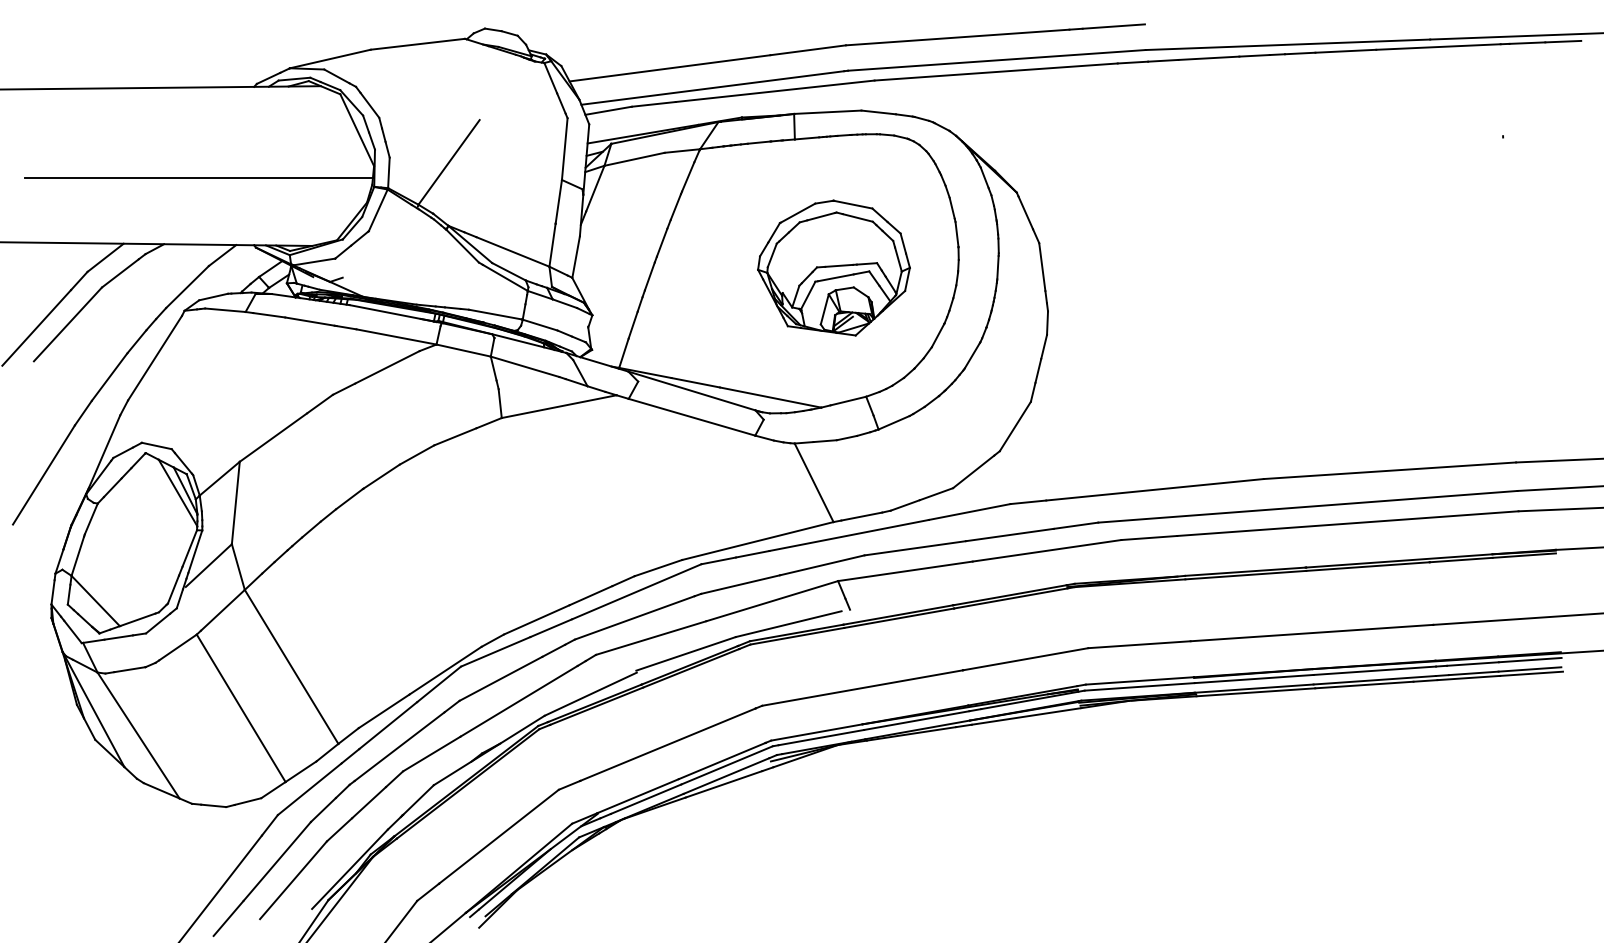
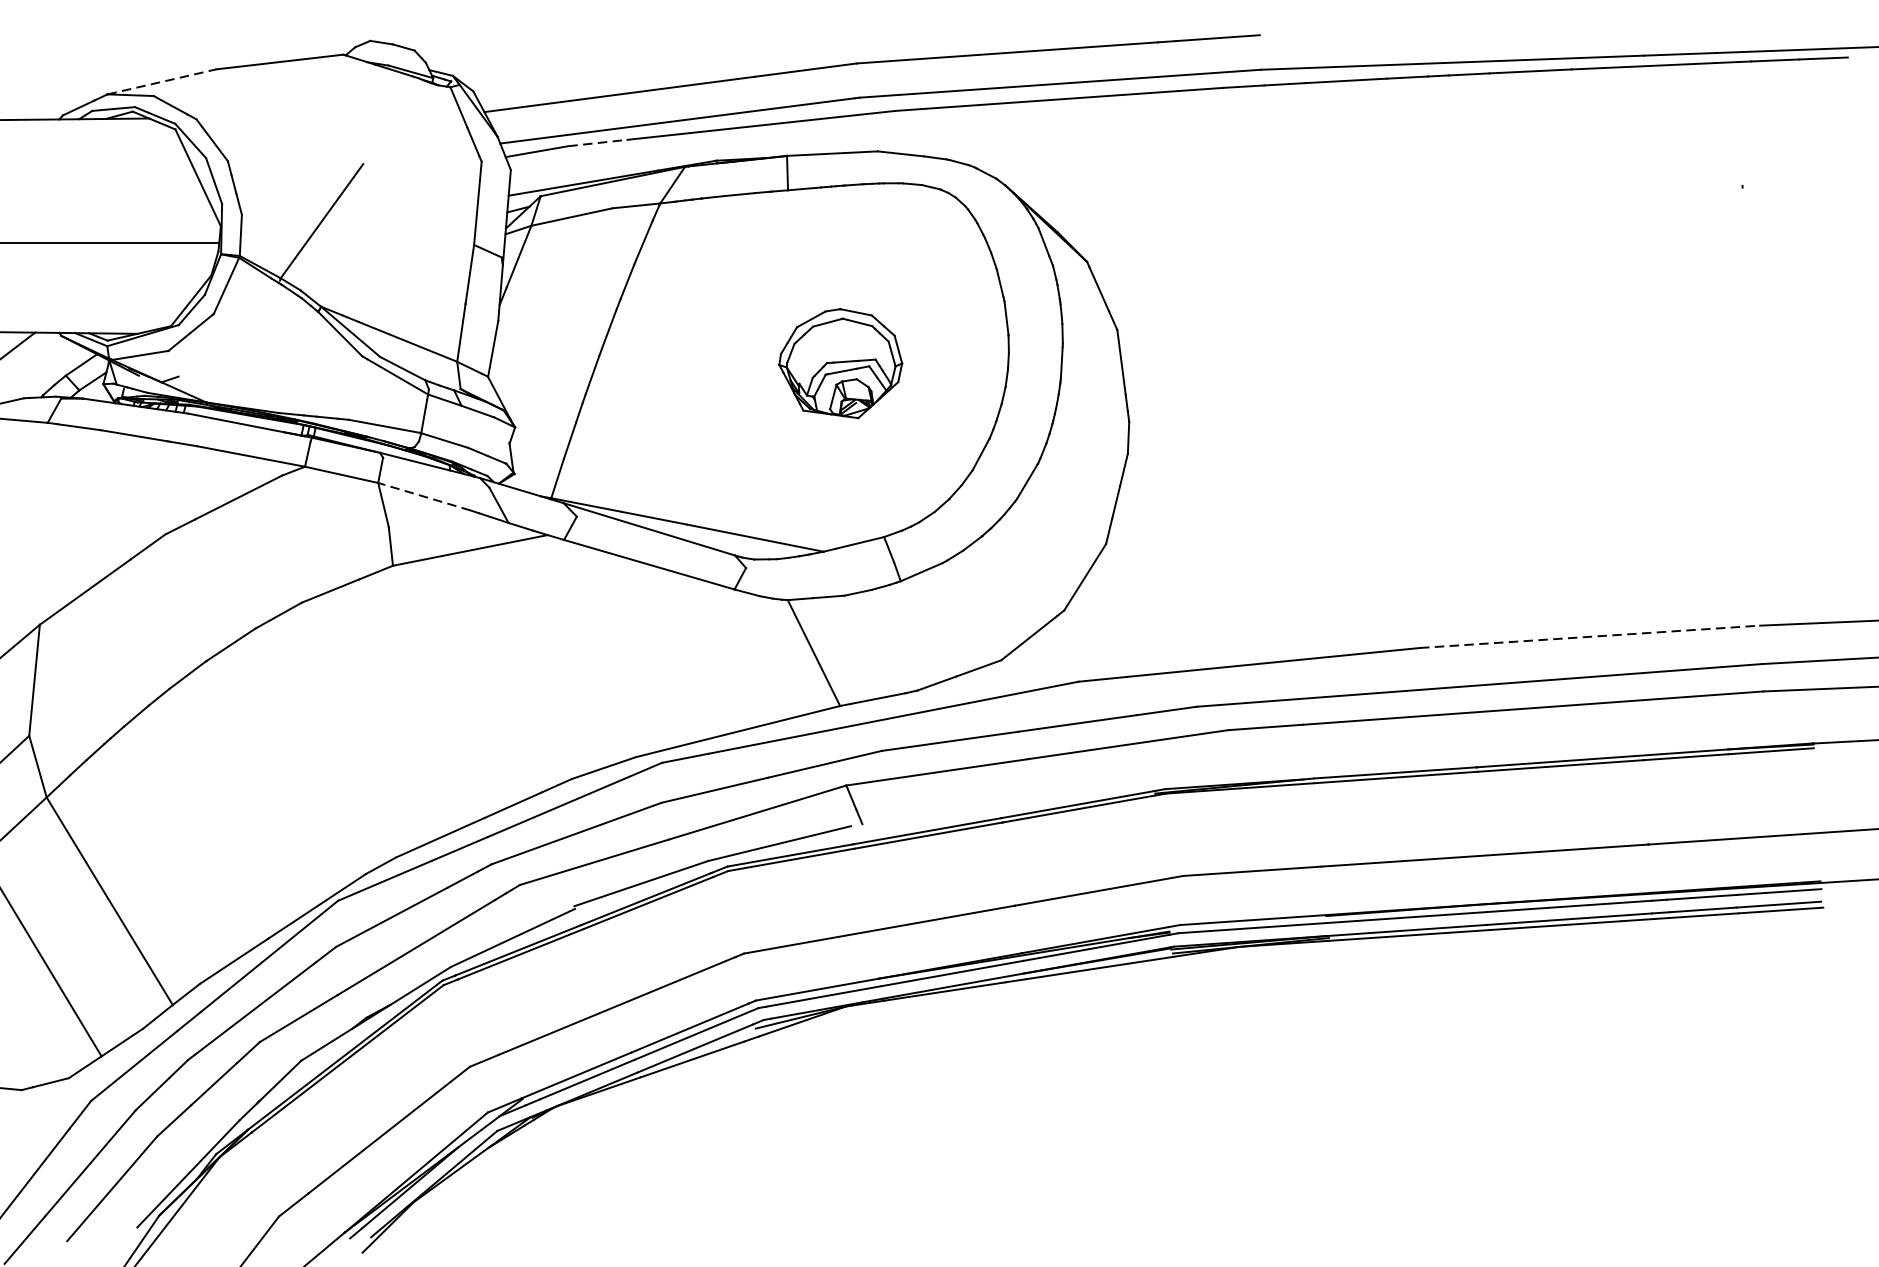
line: (330, 58) -> (162, 81), solid -> dashed
line: (654, 104) -> (598, 143), solid -> dashed
part: (833, 267) -> (840, 362), size x0.6
line: (525, 366) -> (424, 496), solid -> dashed
line: (1390, 470) -> (1590, 636), solid -> dashed

